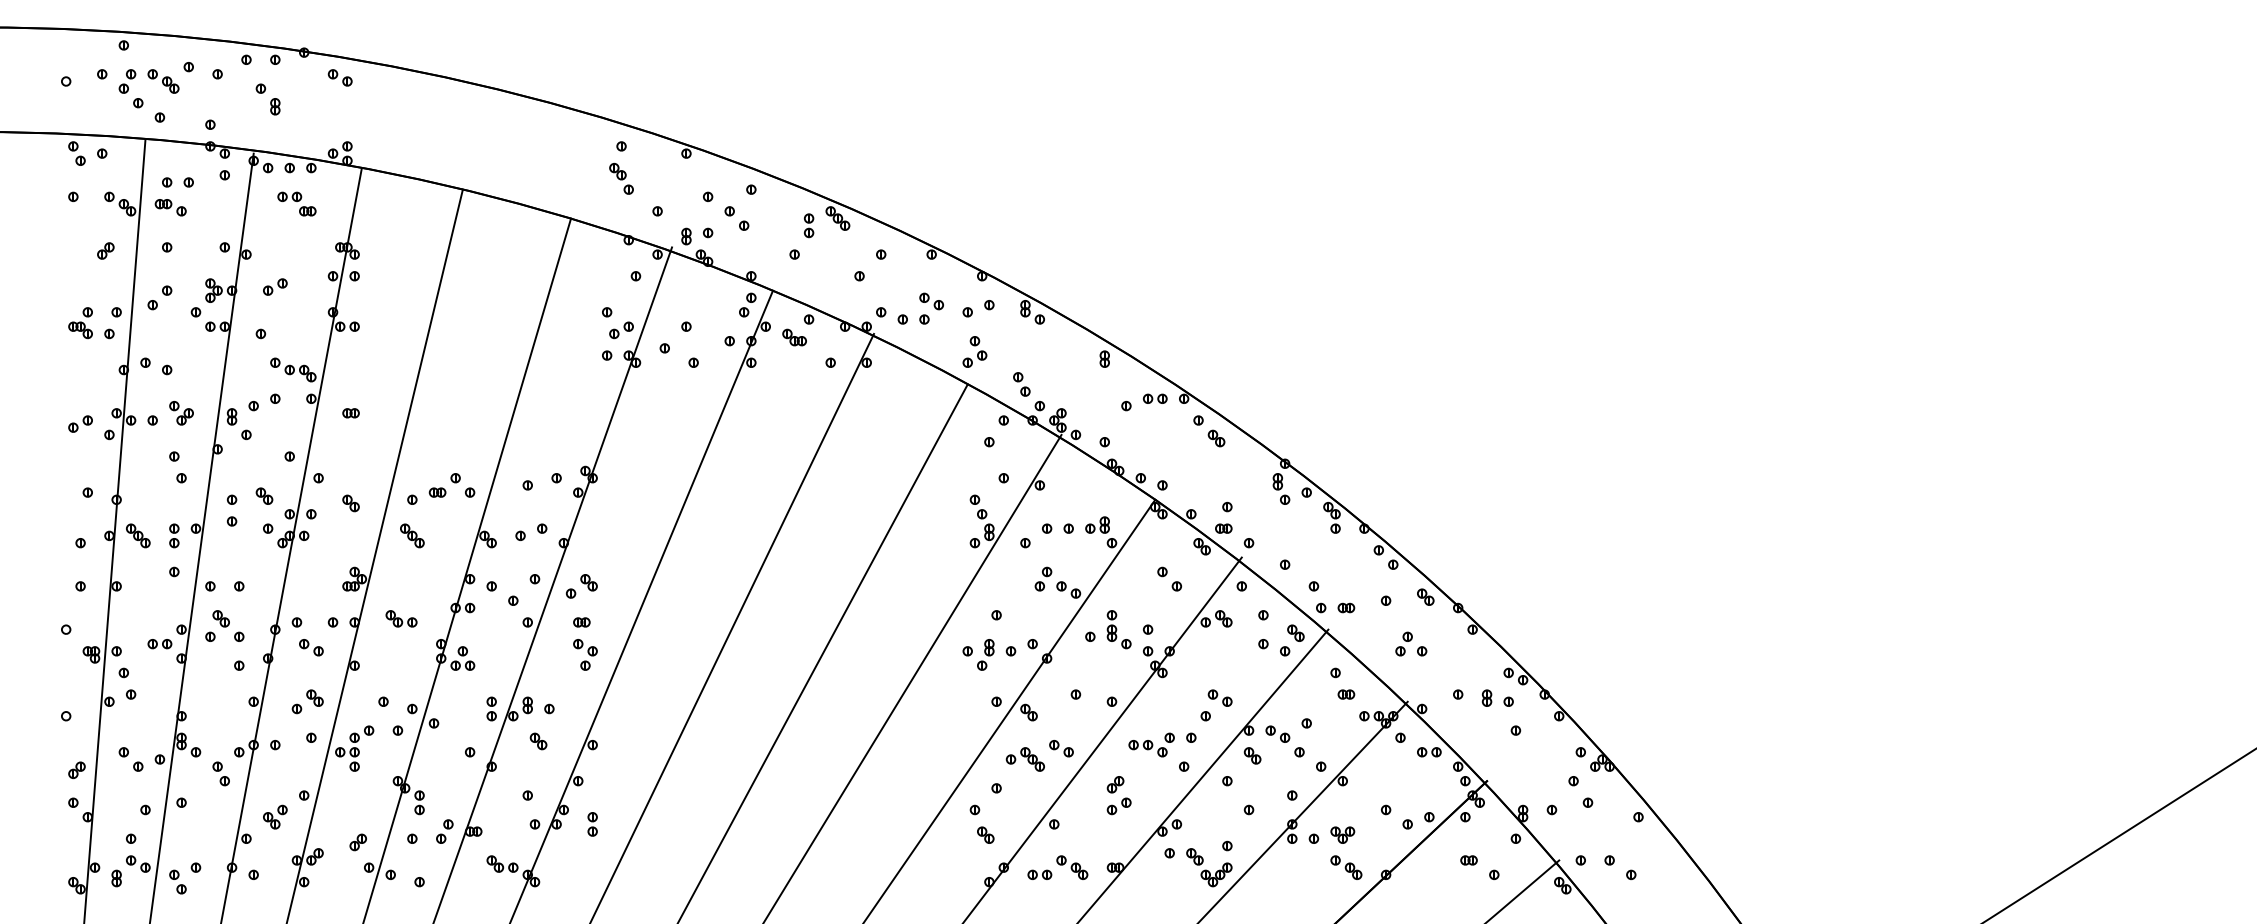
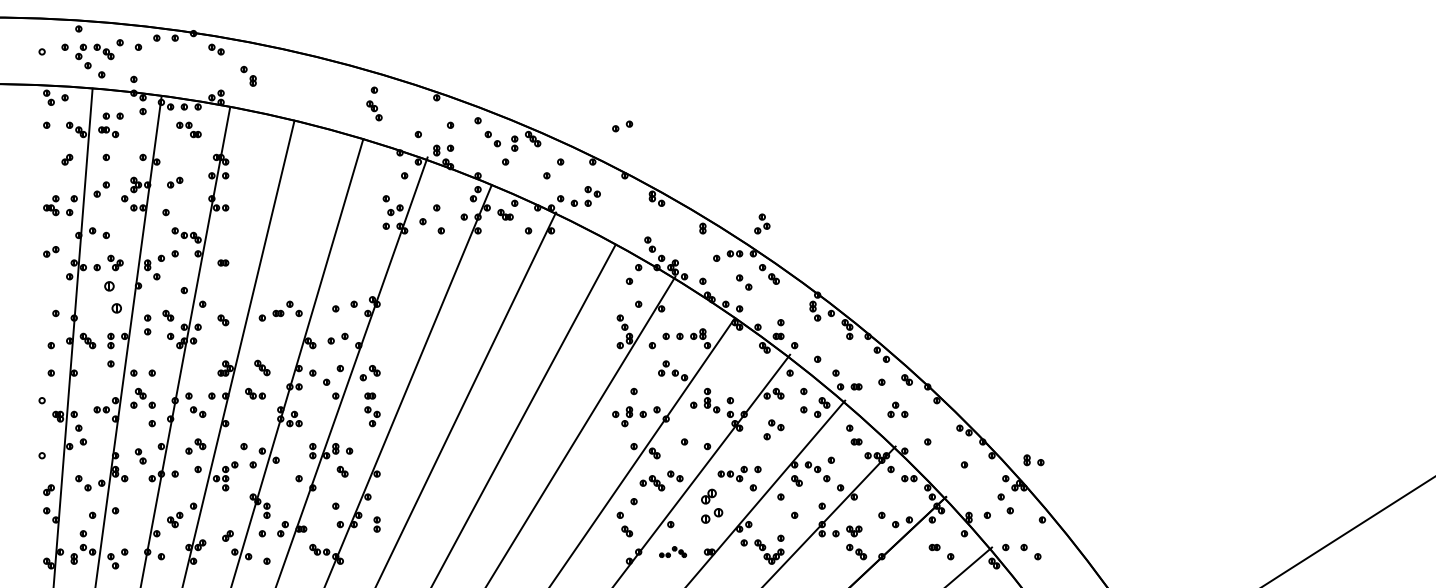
part: (267, 99) -> (248, 76), moved
part: (621, 167) -> (374, 103), moved
part: (736, 217) -> (492, 138), moved
part: (978, 308) -> (622, 126), moved
part: (975, 351) -> (762, 223), moved
part: (80, 423) -> (51, 251), moved
part: (178, 467) -> (113, 297), size x1.6
part: (412, 535) -> (262, 367), moved
part: (1170, 579) -> (744, 282), moved
part: (1497, 698) -> (1033, 460), moved
part: (1215, 704) -> (773, 429), moved
part: (220, 774) -> (140, 456), moved
part: (1118, 794) -> (711, 505), size x1.4
part: (1056, 866) -> (672, 551), size x0.7

